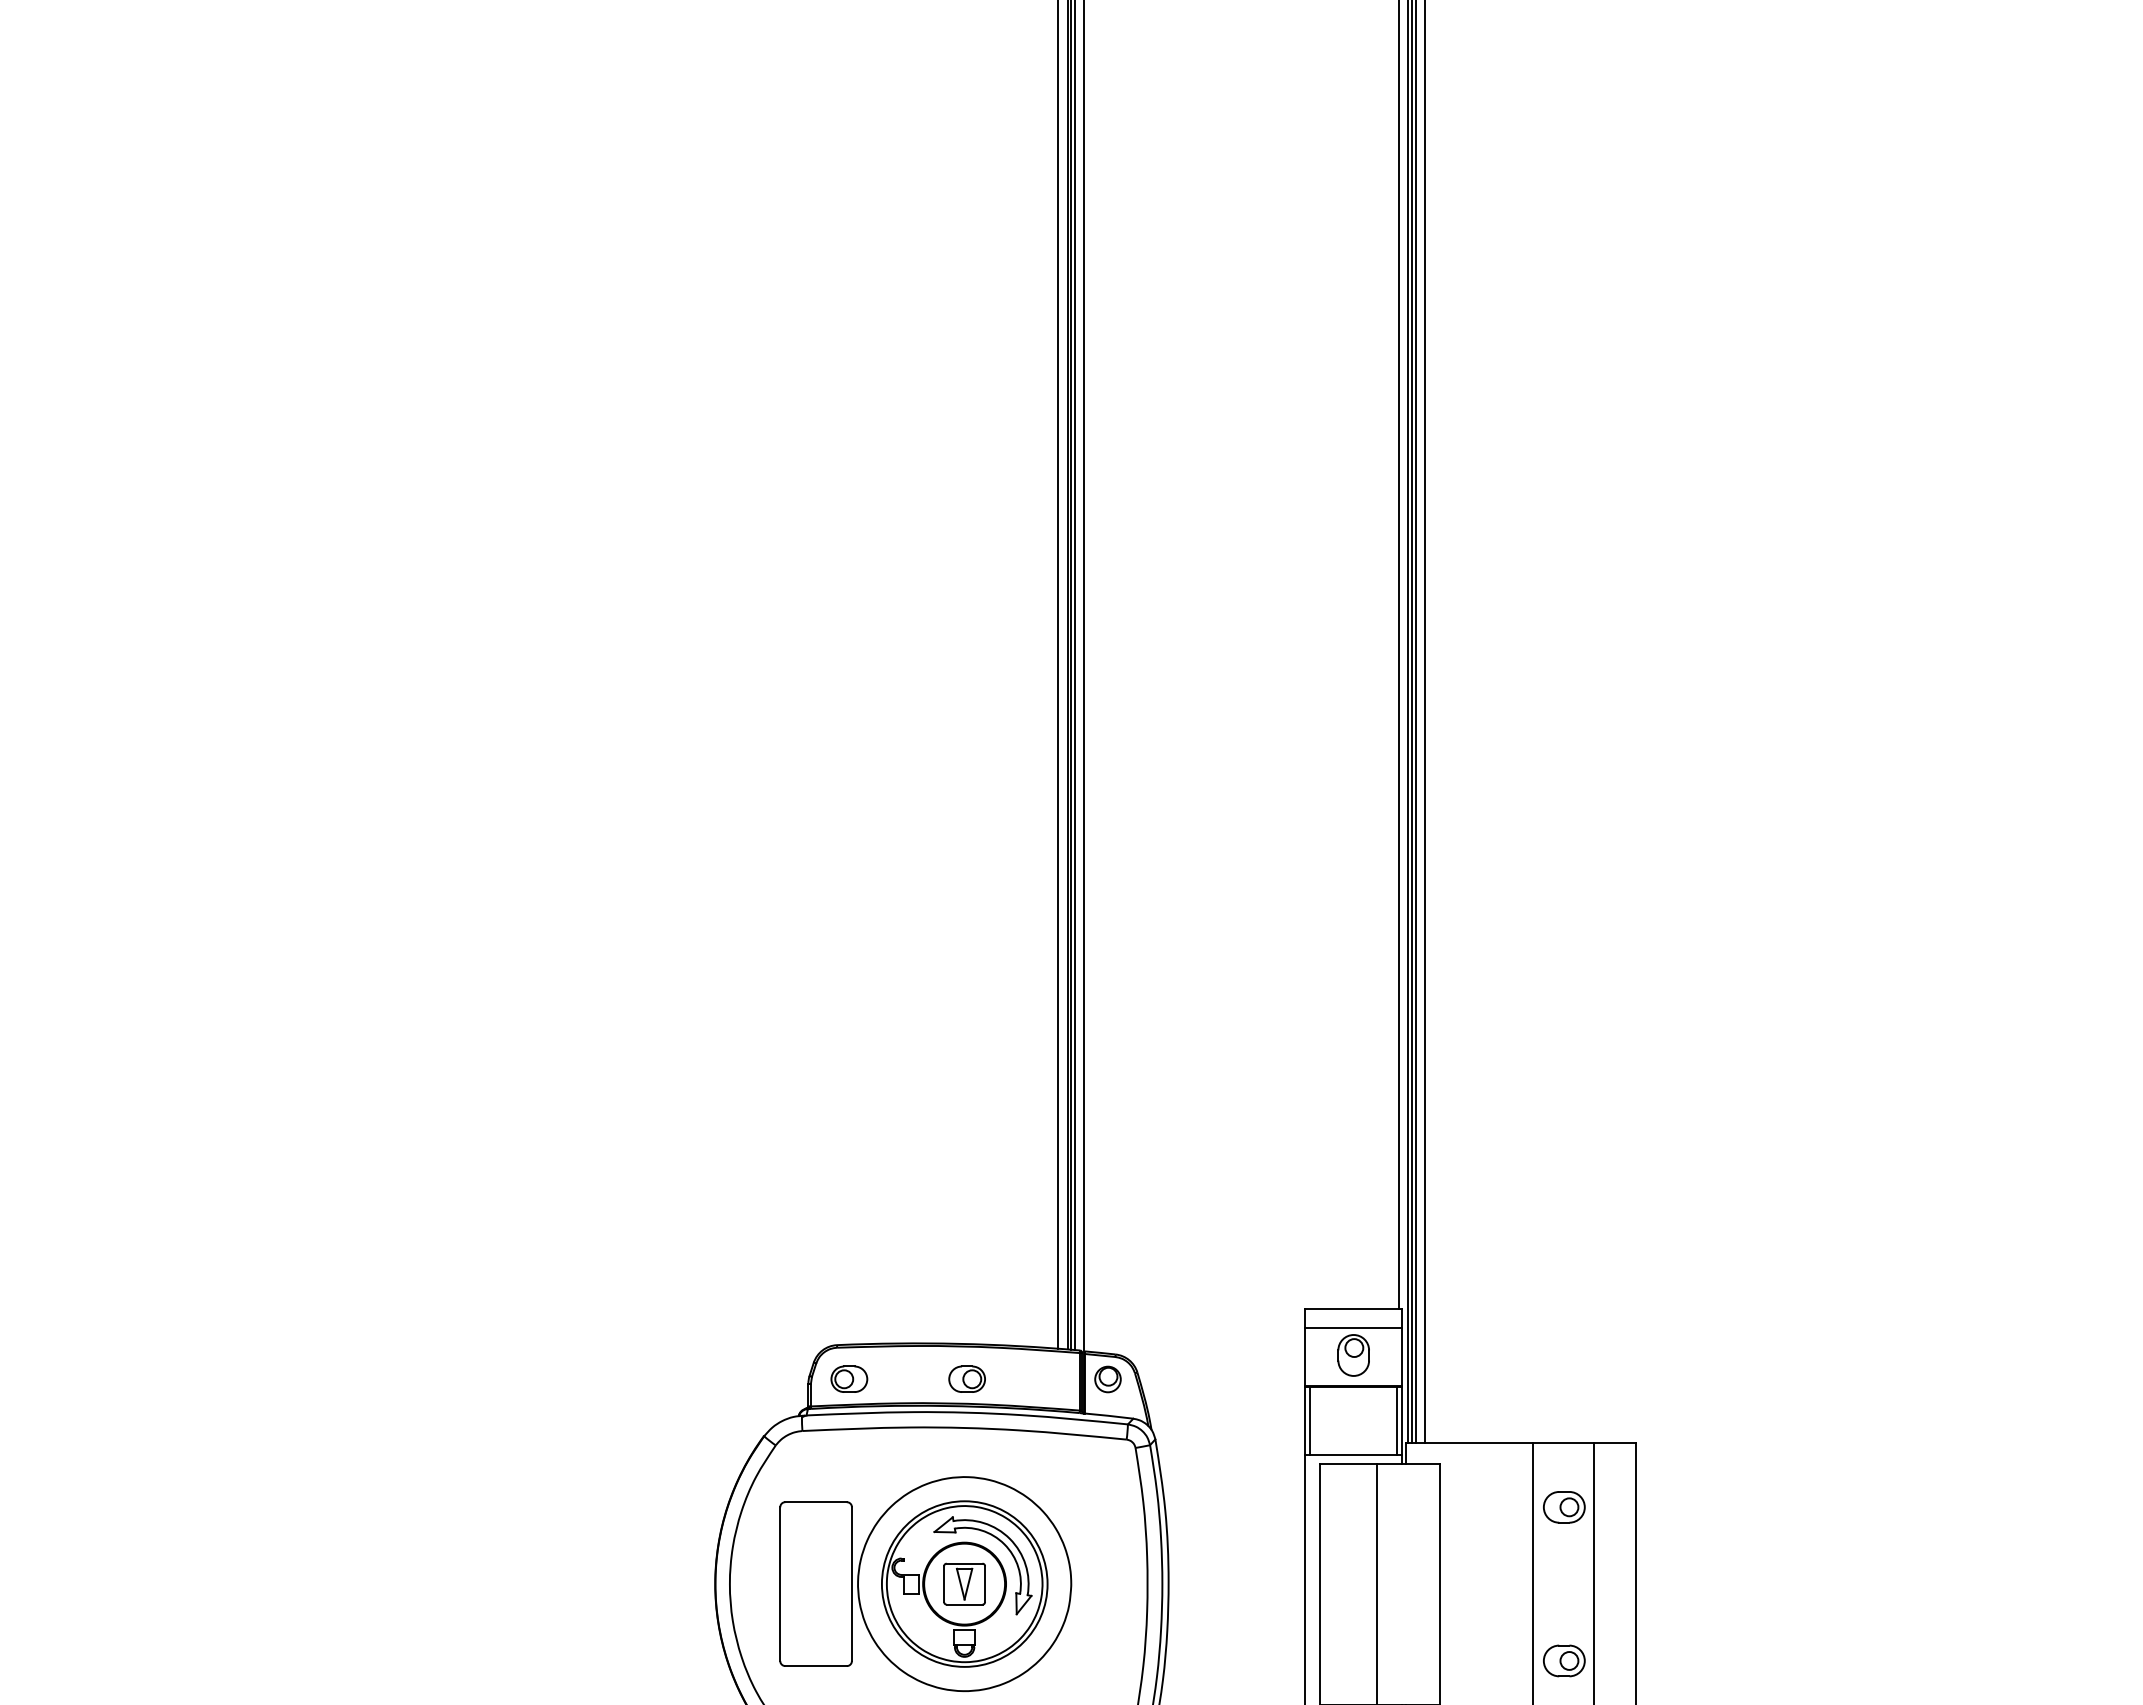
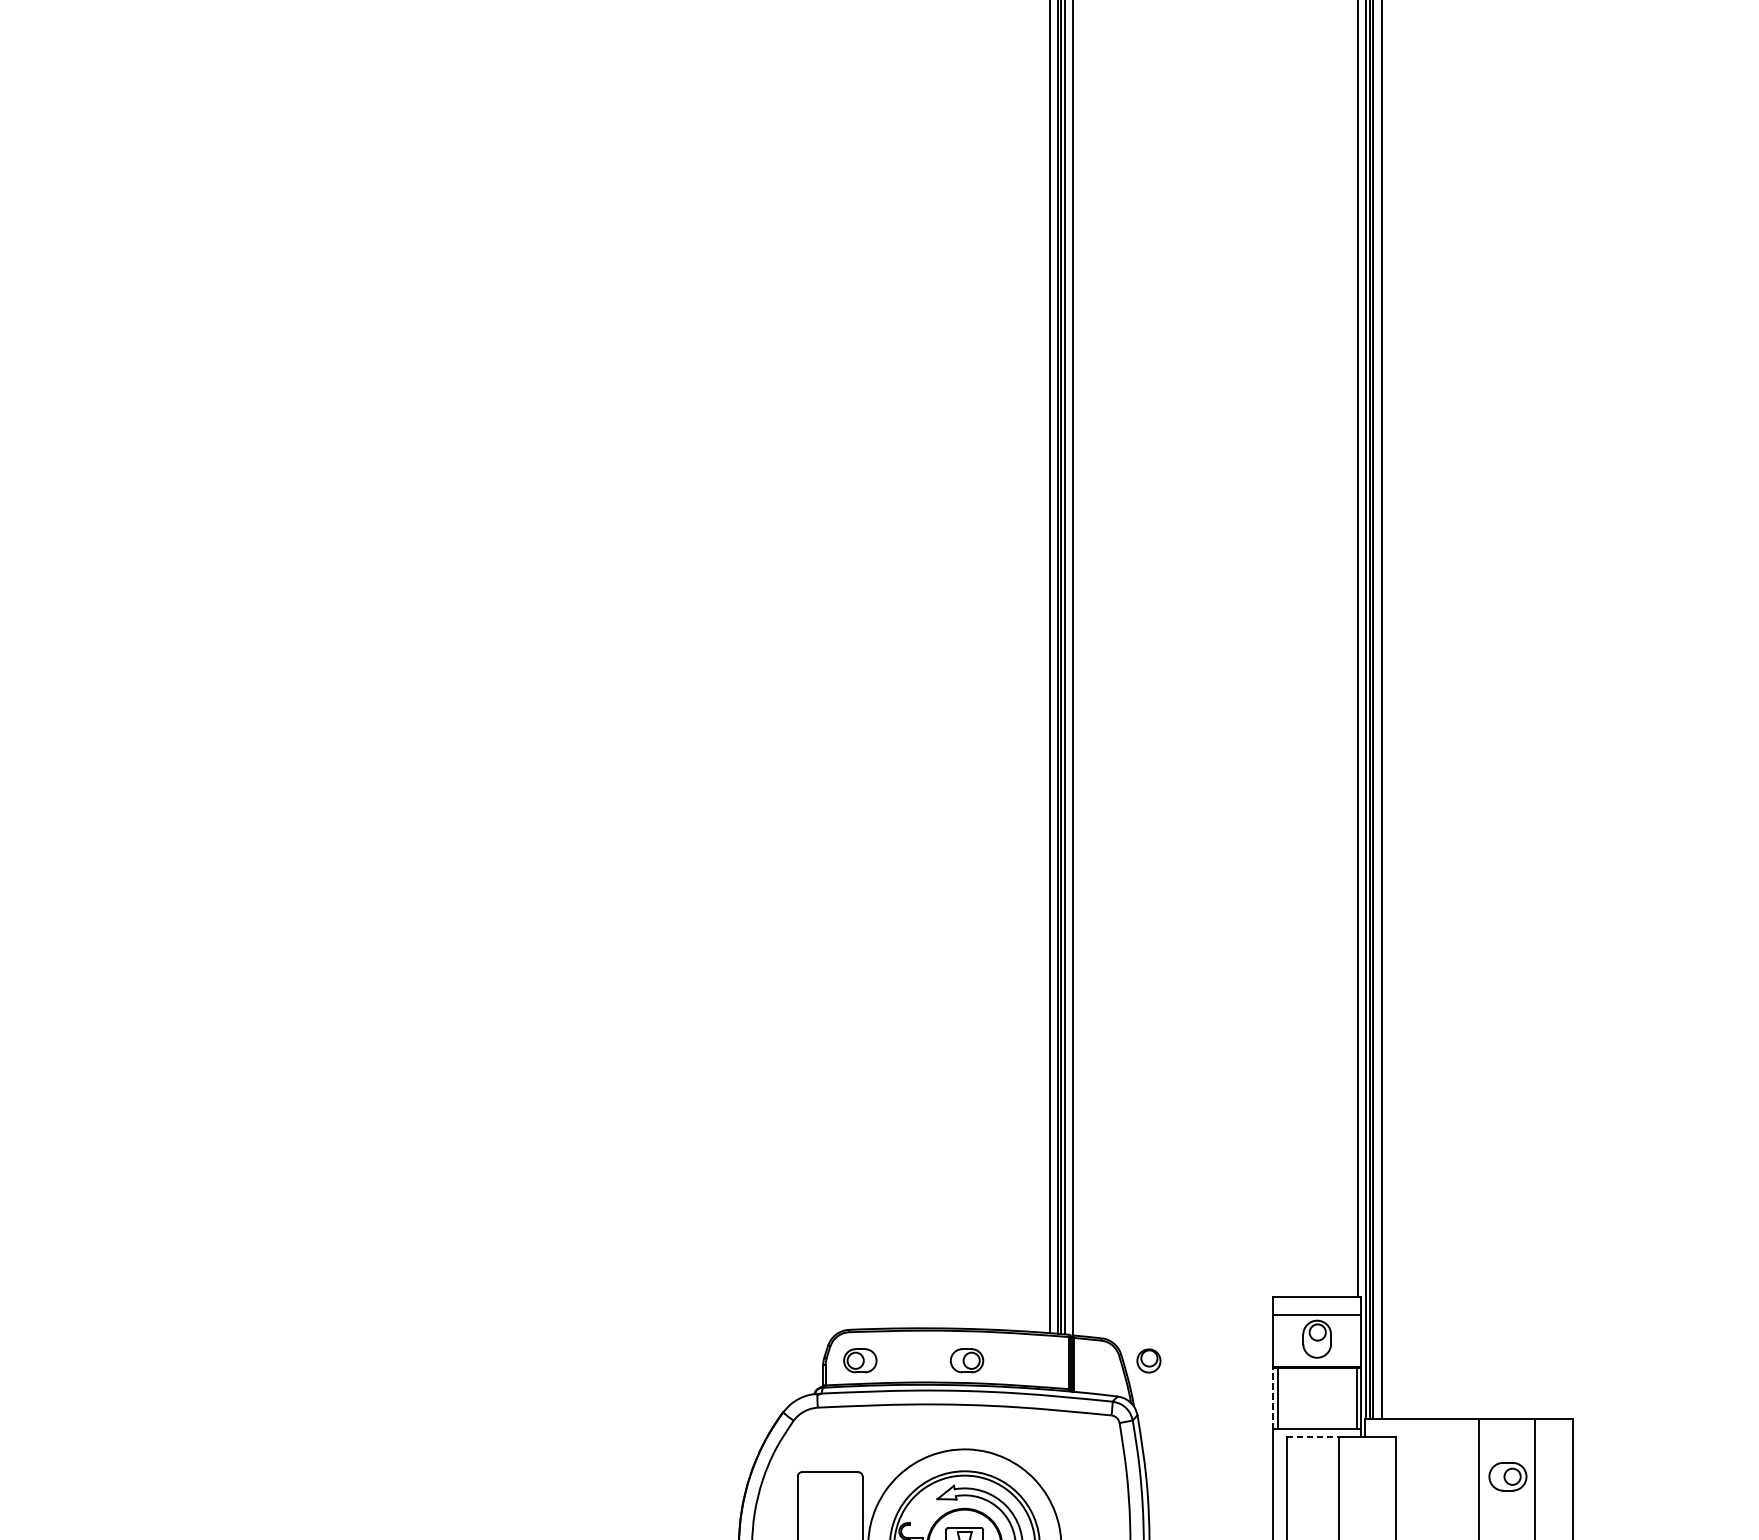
part: (1107, 1379) -> (1148, 1360), moved
line: (1305, 1420) -> (1273, 1398), solid -> dashed
line: (1349, 1463) -> (1313, 1437), solid -> dashed

